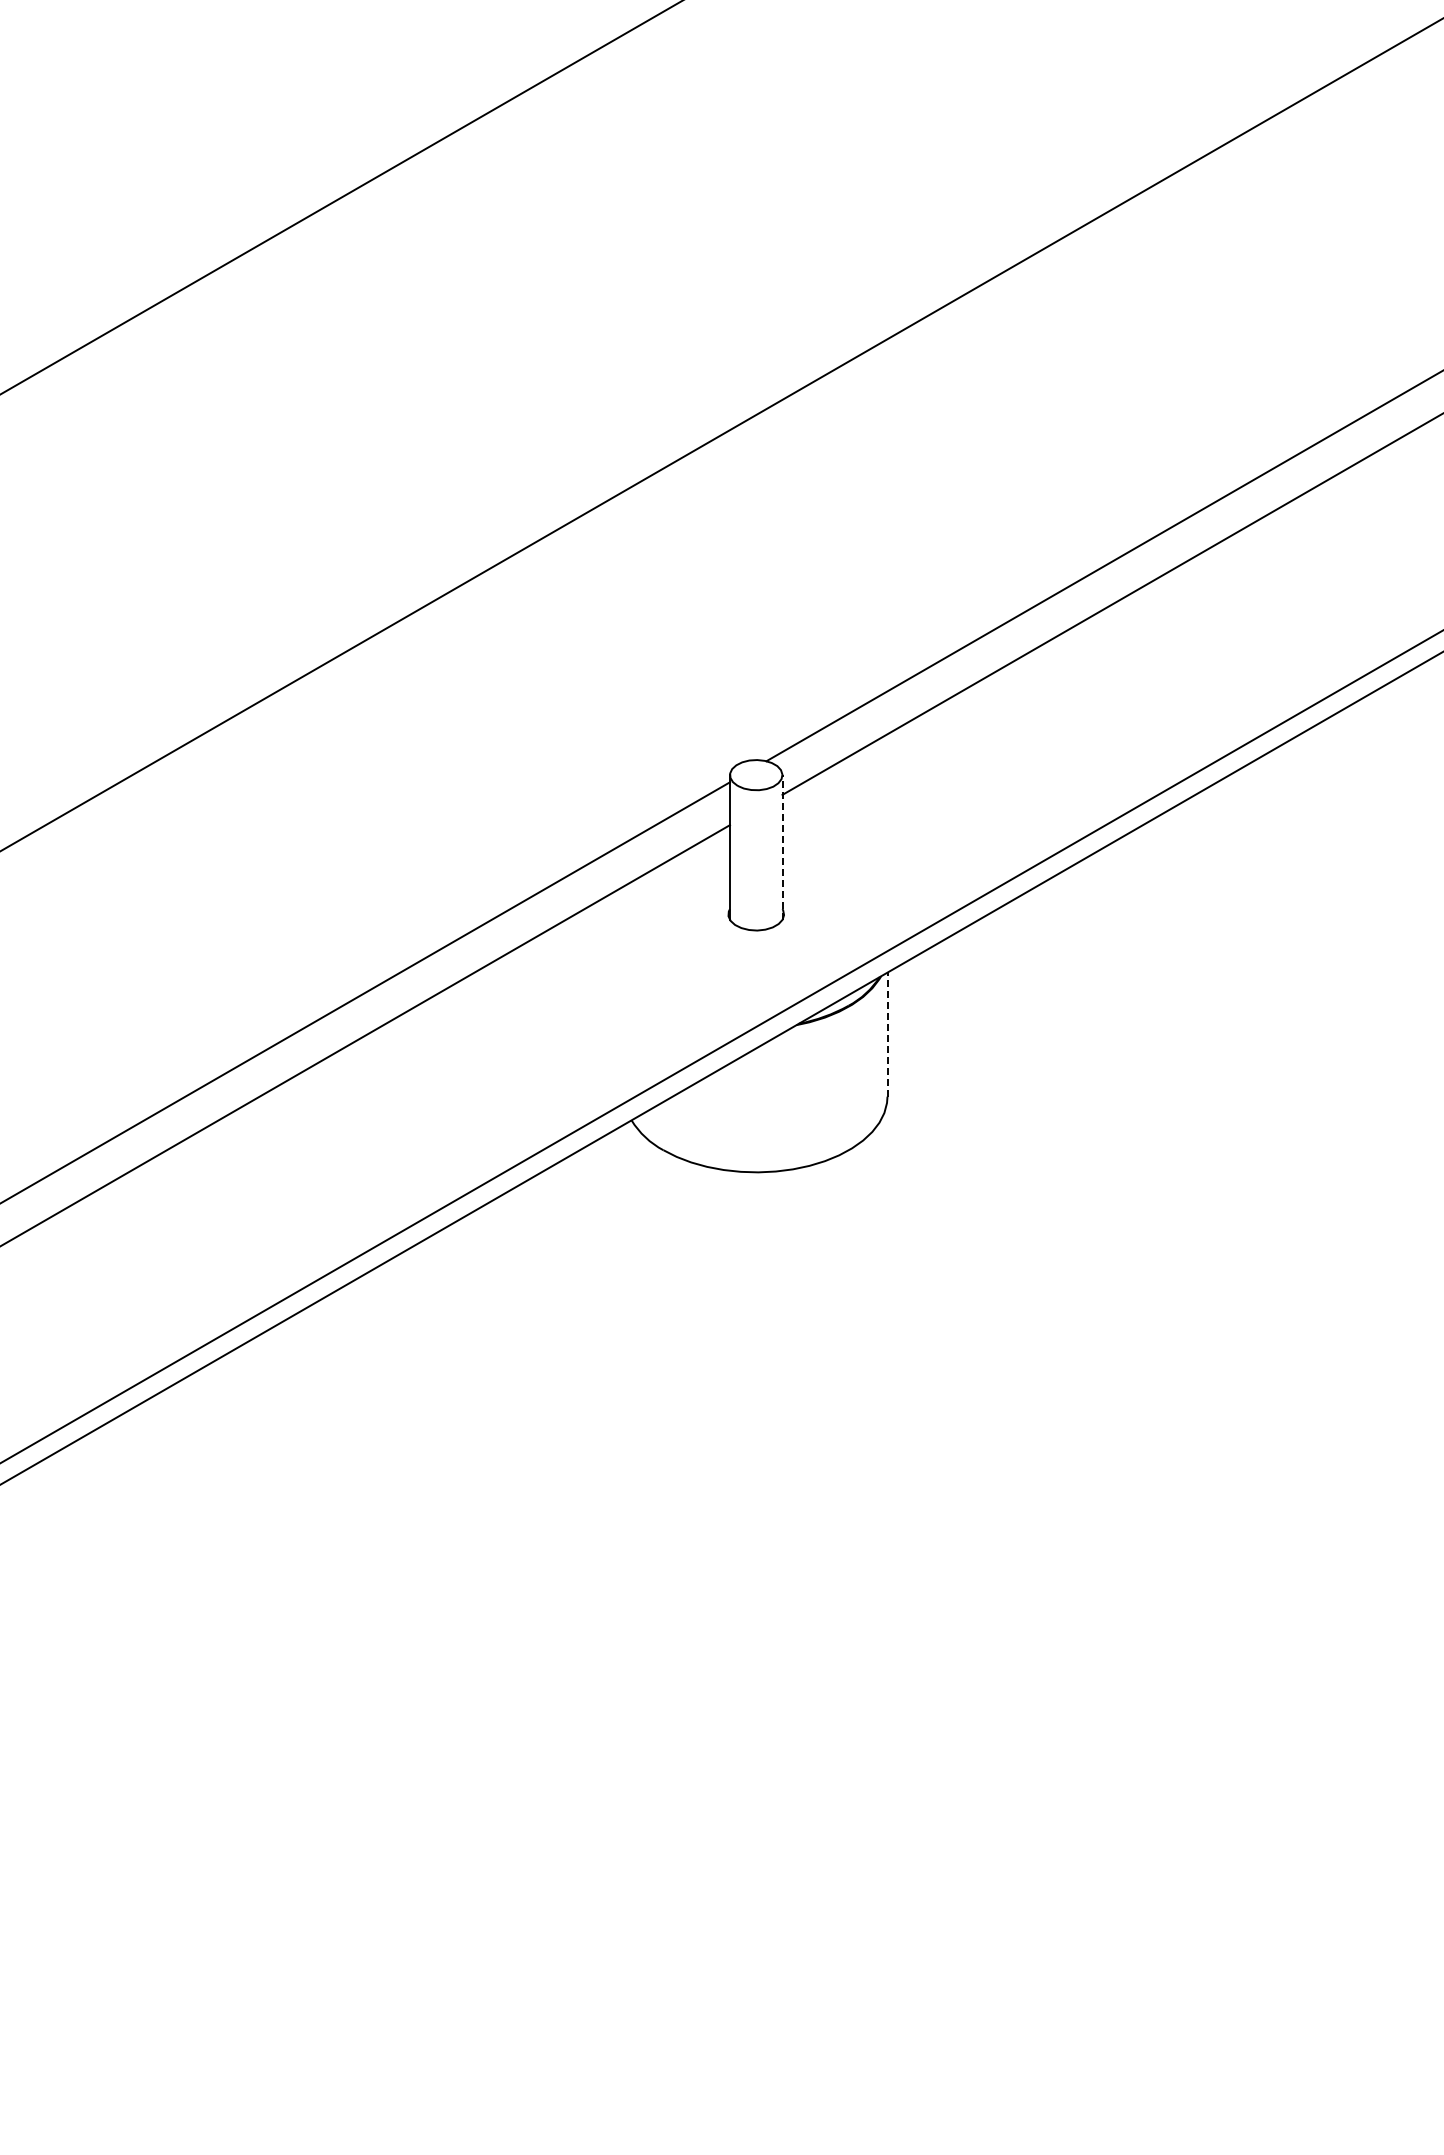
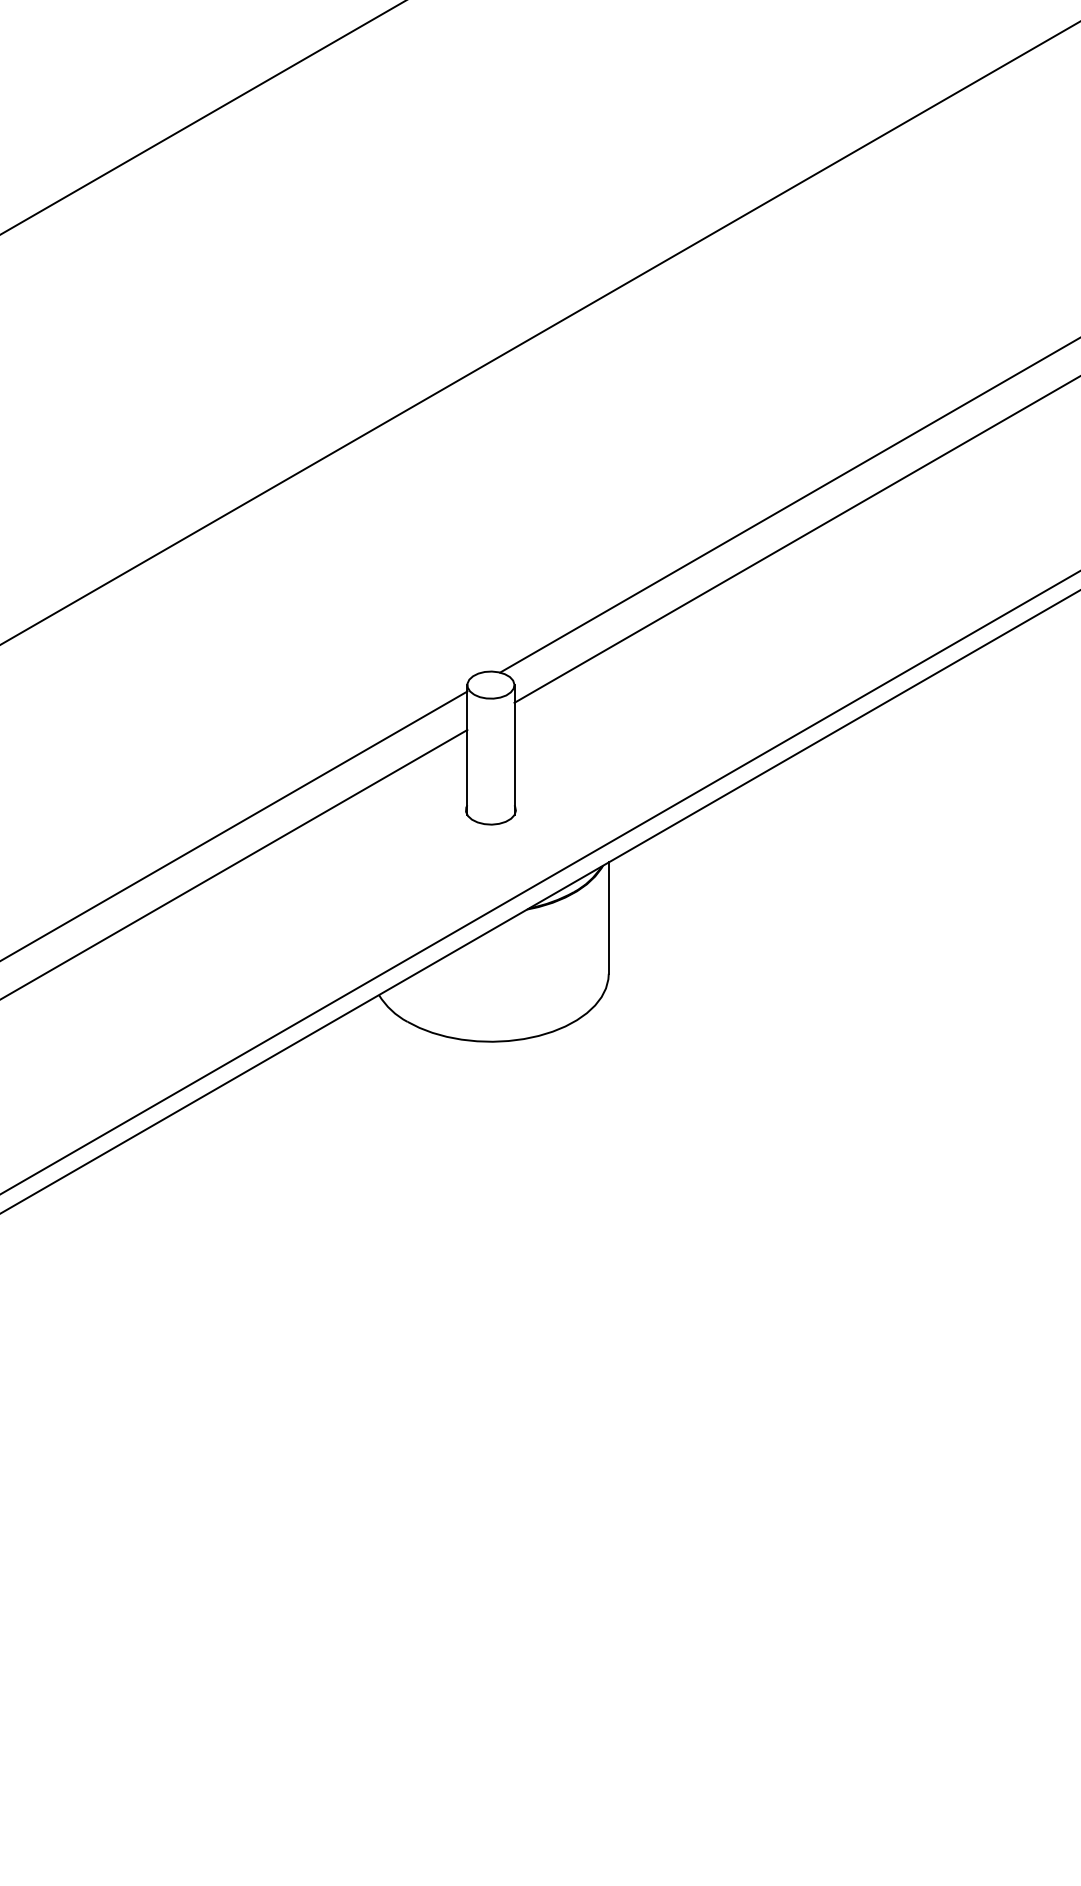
line: (782, 847) -> (514, 750), dashed -> solid
line: (887, 1034) -> (608, 917), dashed -> solid

